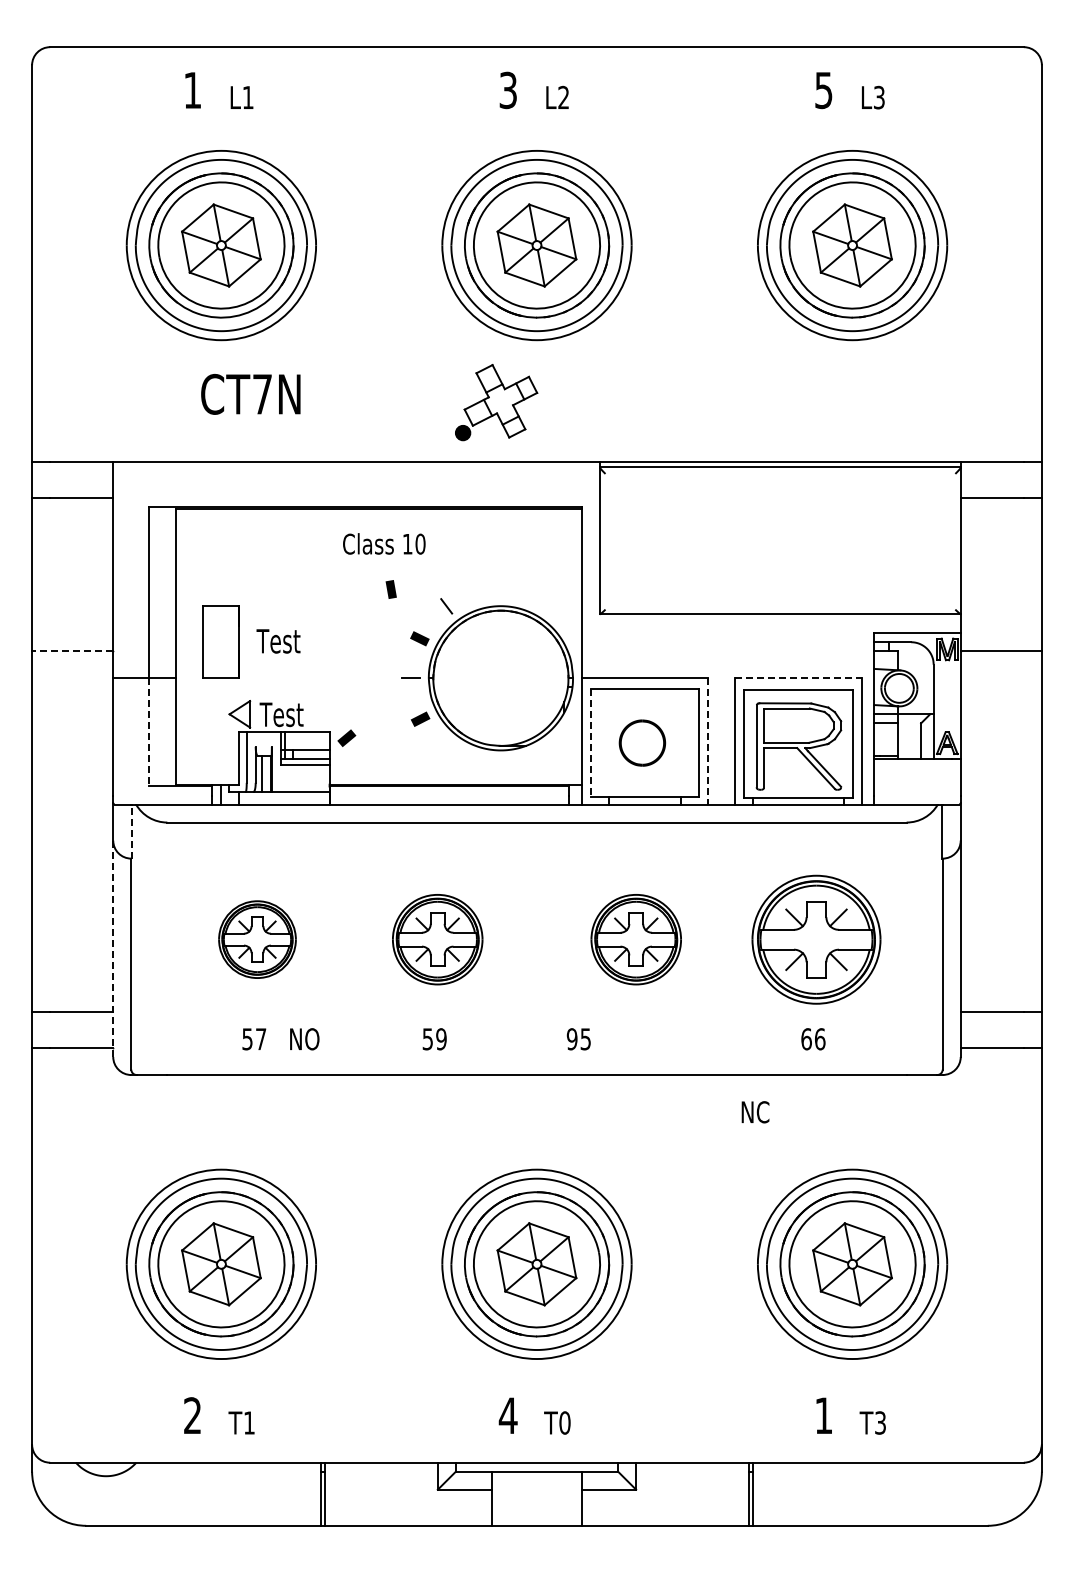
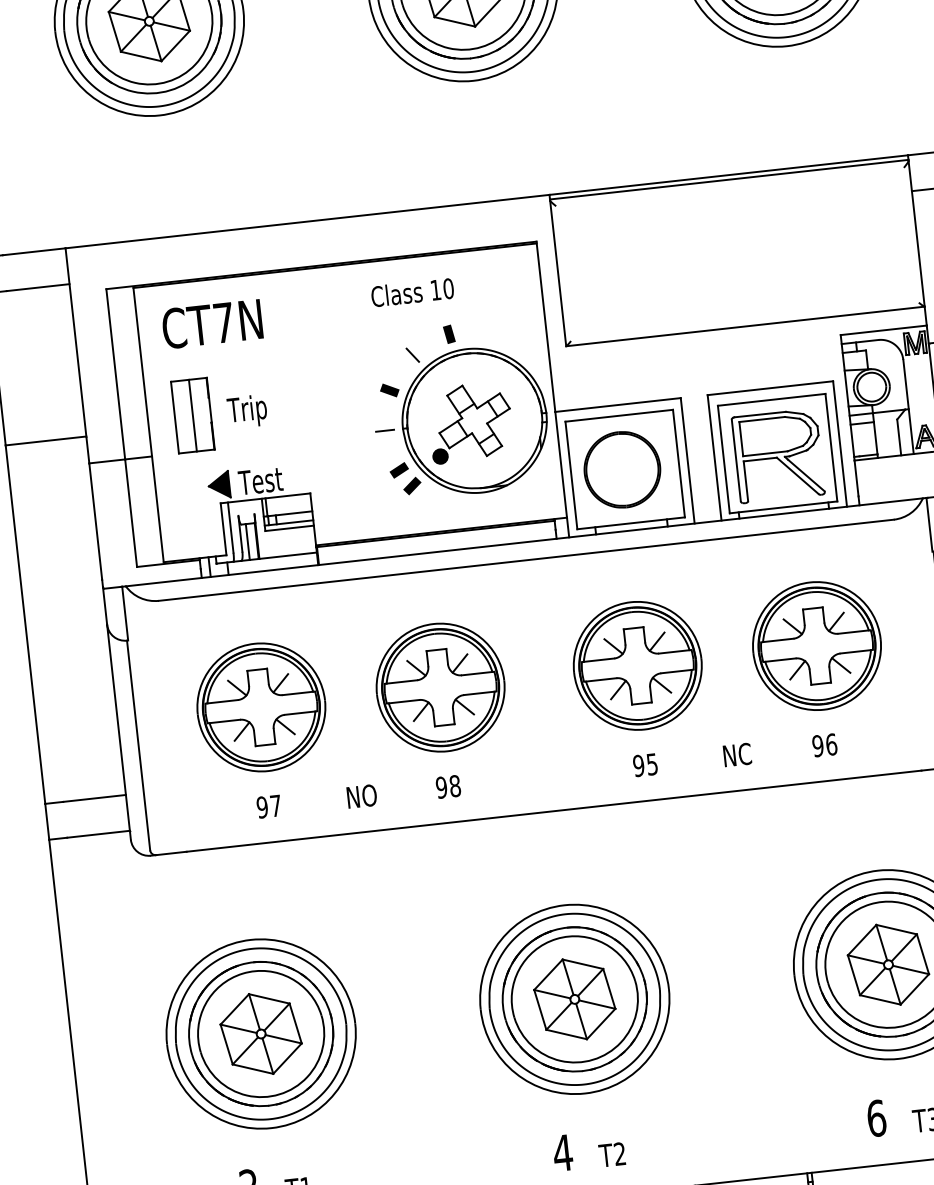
text: (250, 394) -> (212, 324), moved
part: (496, 402) -> (470, 422), moved
text: (384, 543) -> (412, 292), moved
line: (390, 589) -> (448, 334), moved
line: (221, 642) -> (192, 415), added
text: (285, 644) -> (256, 410), Test -> Trip
line: (72, 651) -> (45, 441), dashed -> solid
line: (798, 678) -> (770, 388), dashed -> solid
fill: (239, 714) -> (218, 485), added
line: (149, 732) -> (131, 513), dashed -> solid
line: (346, 737) -> (411, 485), moved
line: (708, 741) -> (687, 460), dashed -> solid
part: (642, 742) -> (622, 469), size x1.67
line: (591, 743) -> (571, 475), dashed -> solid
line: (132, 831) -> (125, 613), dashed -> solid
part: (257, 939) -> (261, 707), size x1.67
part: (437, 939) -> (440, 687), size x1.43
part: (636, 939) -> (638, 665), size x1.43
line: (113, 949) -> (119, 732), dashed -> solid
text: (247, 1039) -> (262, 807), 57 -> 97
text: (304, 1039) -> (361, 796), moved
text: (434, 1039) -> (448, 787), 59 -> 98
text: (578, 1039) -> (645, 765), moved
text: (806, 1039) -> (818, 746), 66 -> 96
text: (755, 1112) -> (737, 755), moved
text: (823, 1415) -> (876, 1118), 1 -> 6
text: (564, 1422) -> (619, 1153), T0 -> T2

